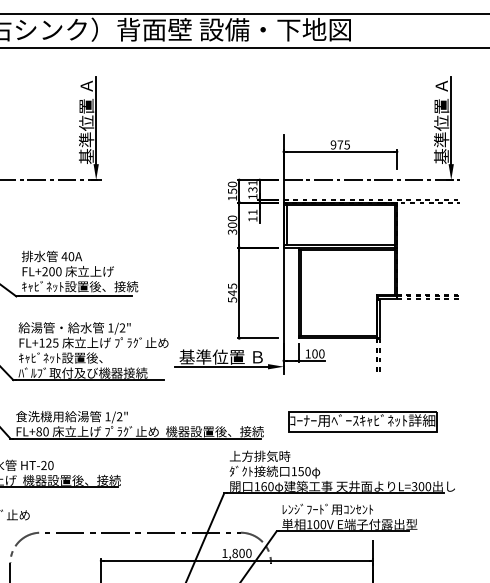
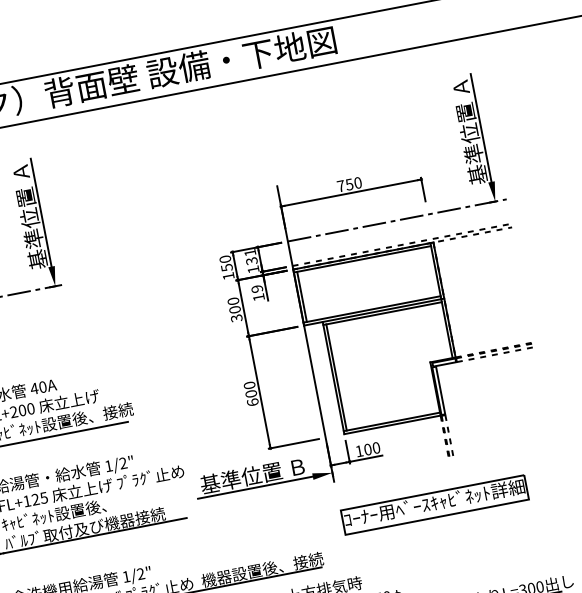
text: (340, 144) -> (349, 183), 975 -> 750
text: (252, 212) -> (256, 289), 11 -> 19
text: (232, 292) -> (251, 393), 545 -> 600
part: (362, 421) -> (434, 504), moved

